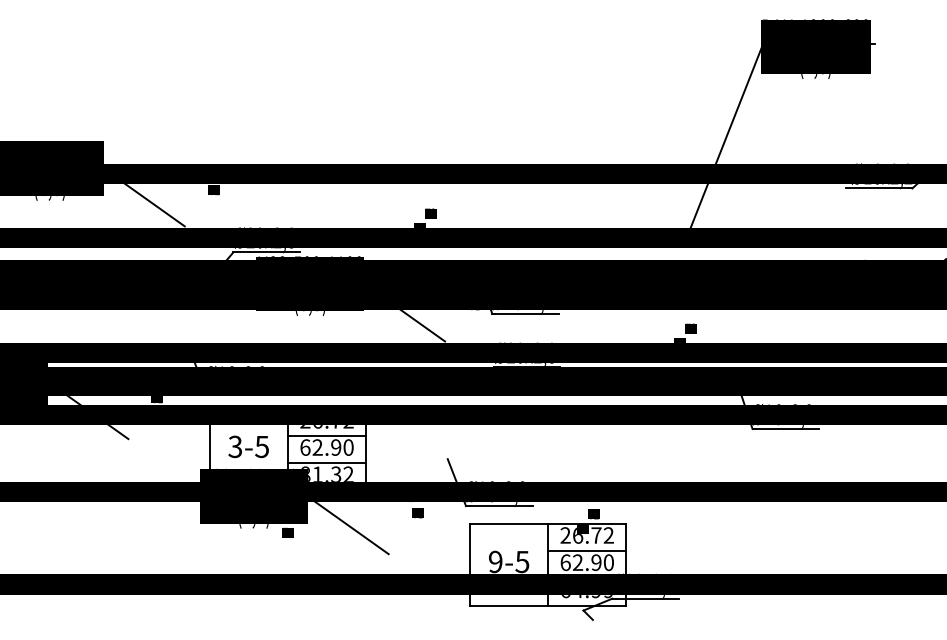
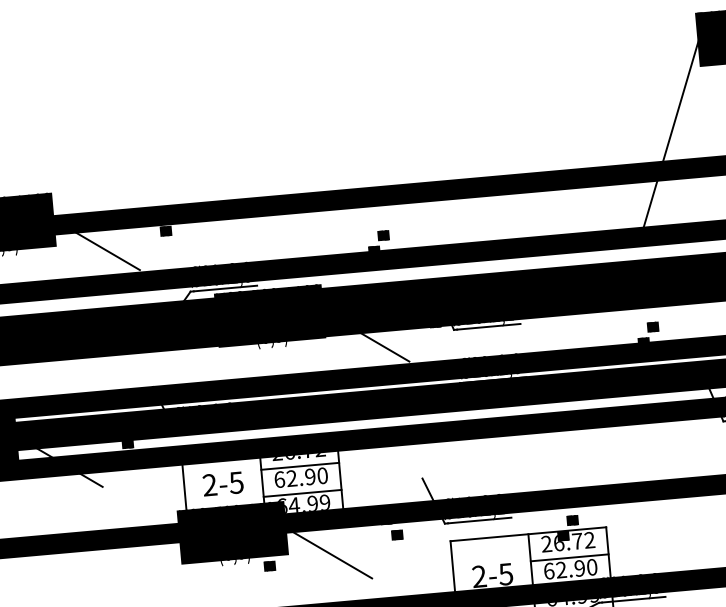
text: (235, 447) -> (210, 485), 3-5 -> 2-5
text: (327, 473) -> (304, 503), 81.32 -> 64.99
text: (495, 562) -> (479, 577), 9-5 -> 2-5

